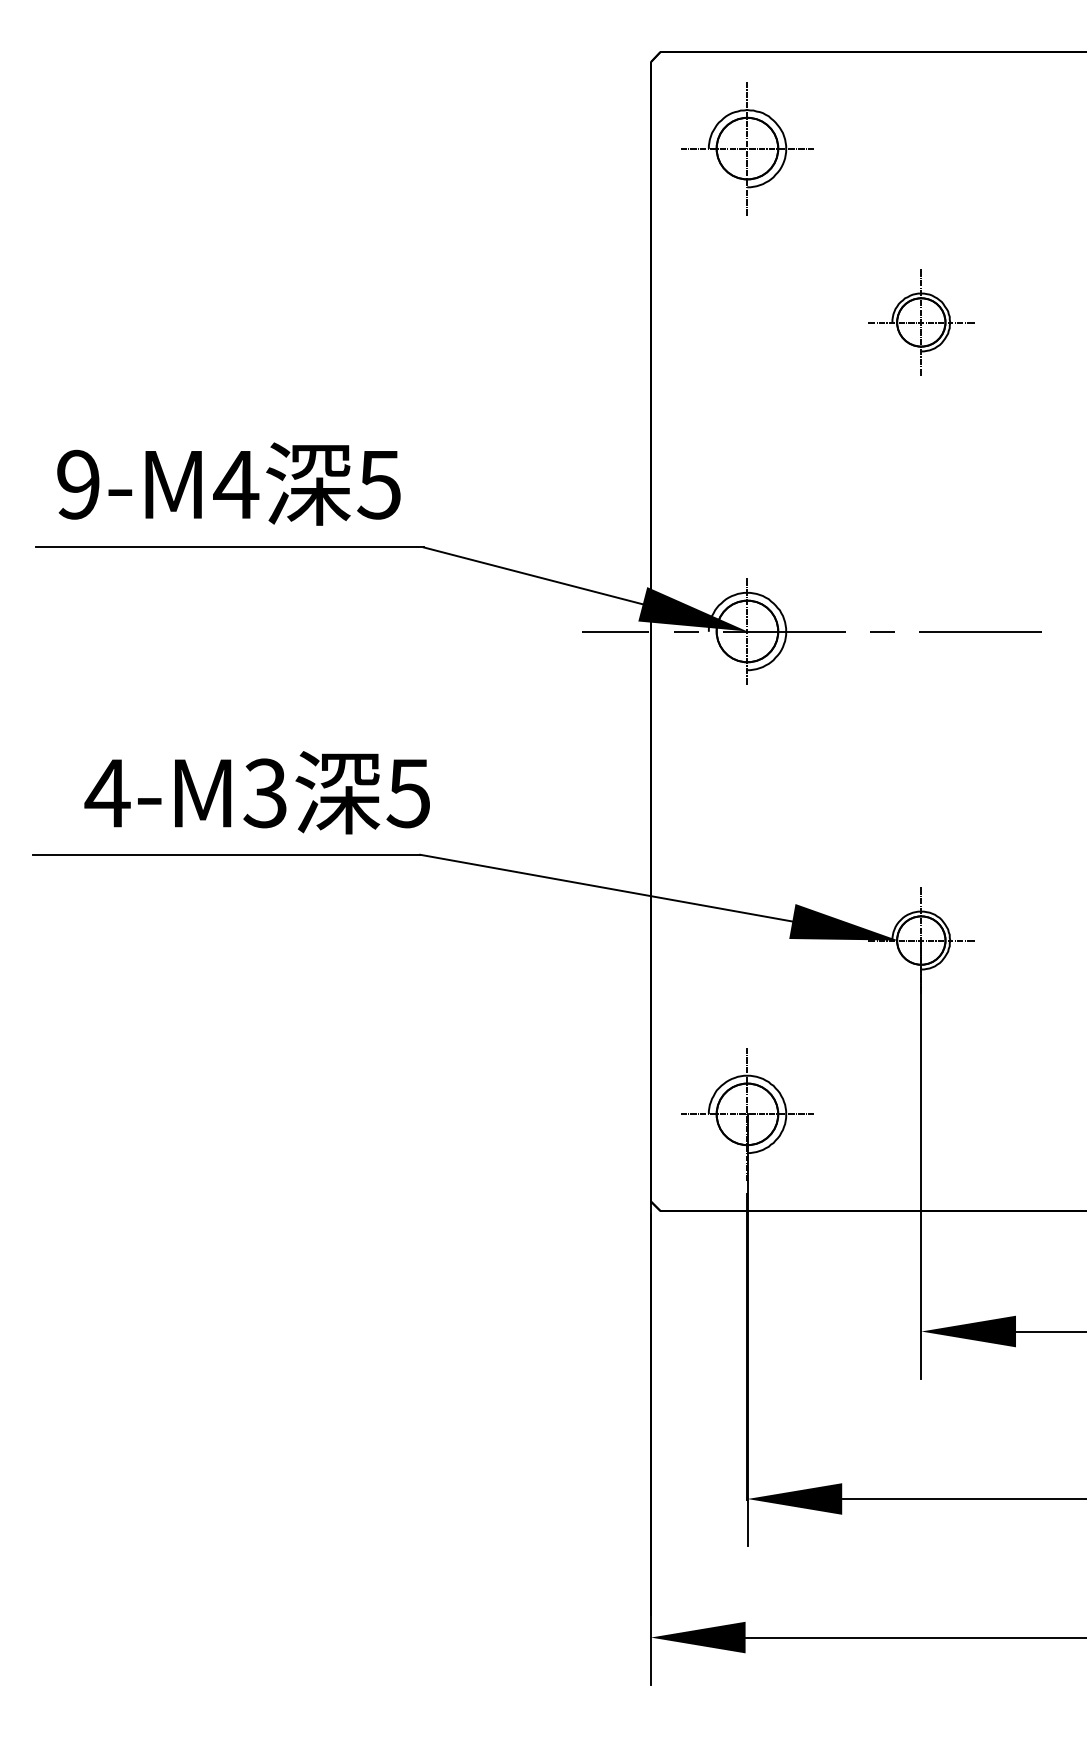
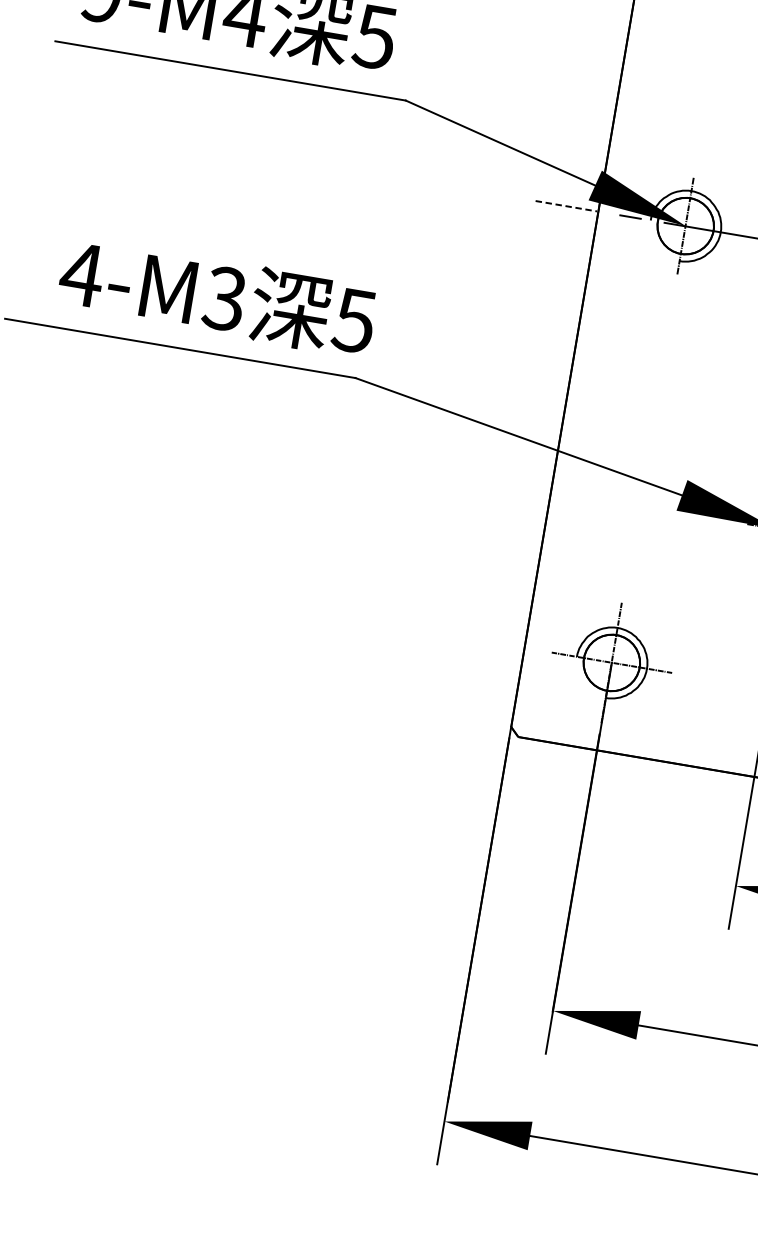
line: (615, 631) -> (566, 205), solid -> dashed

